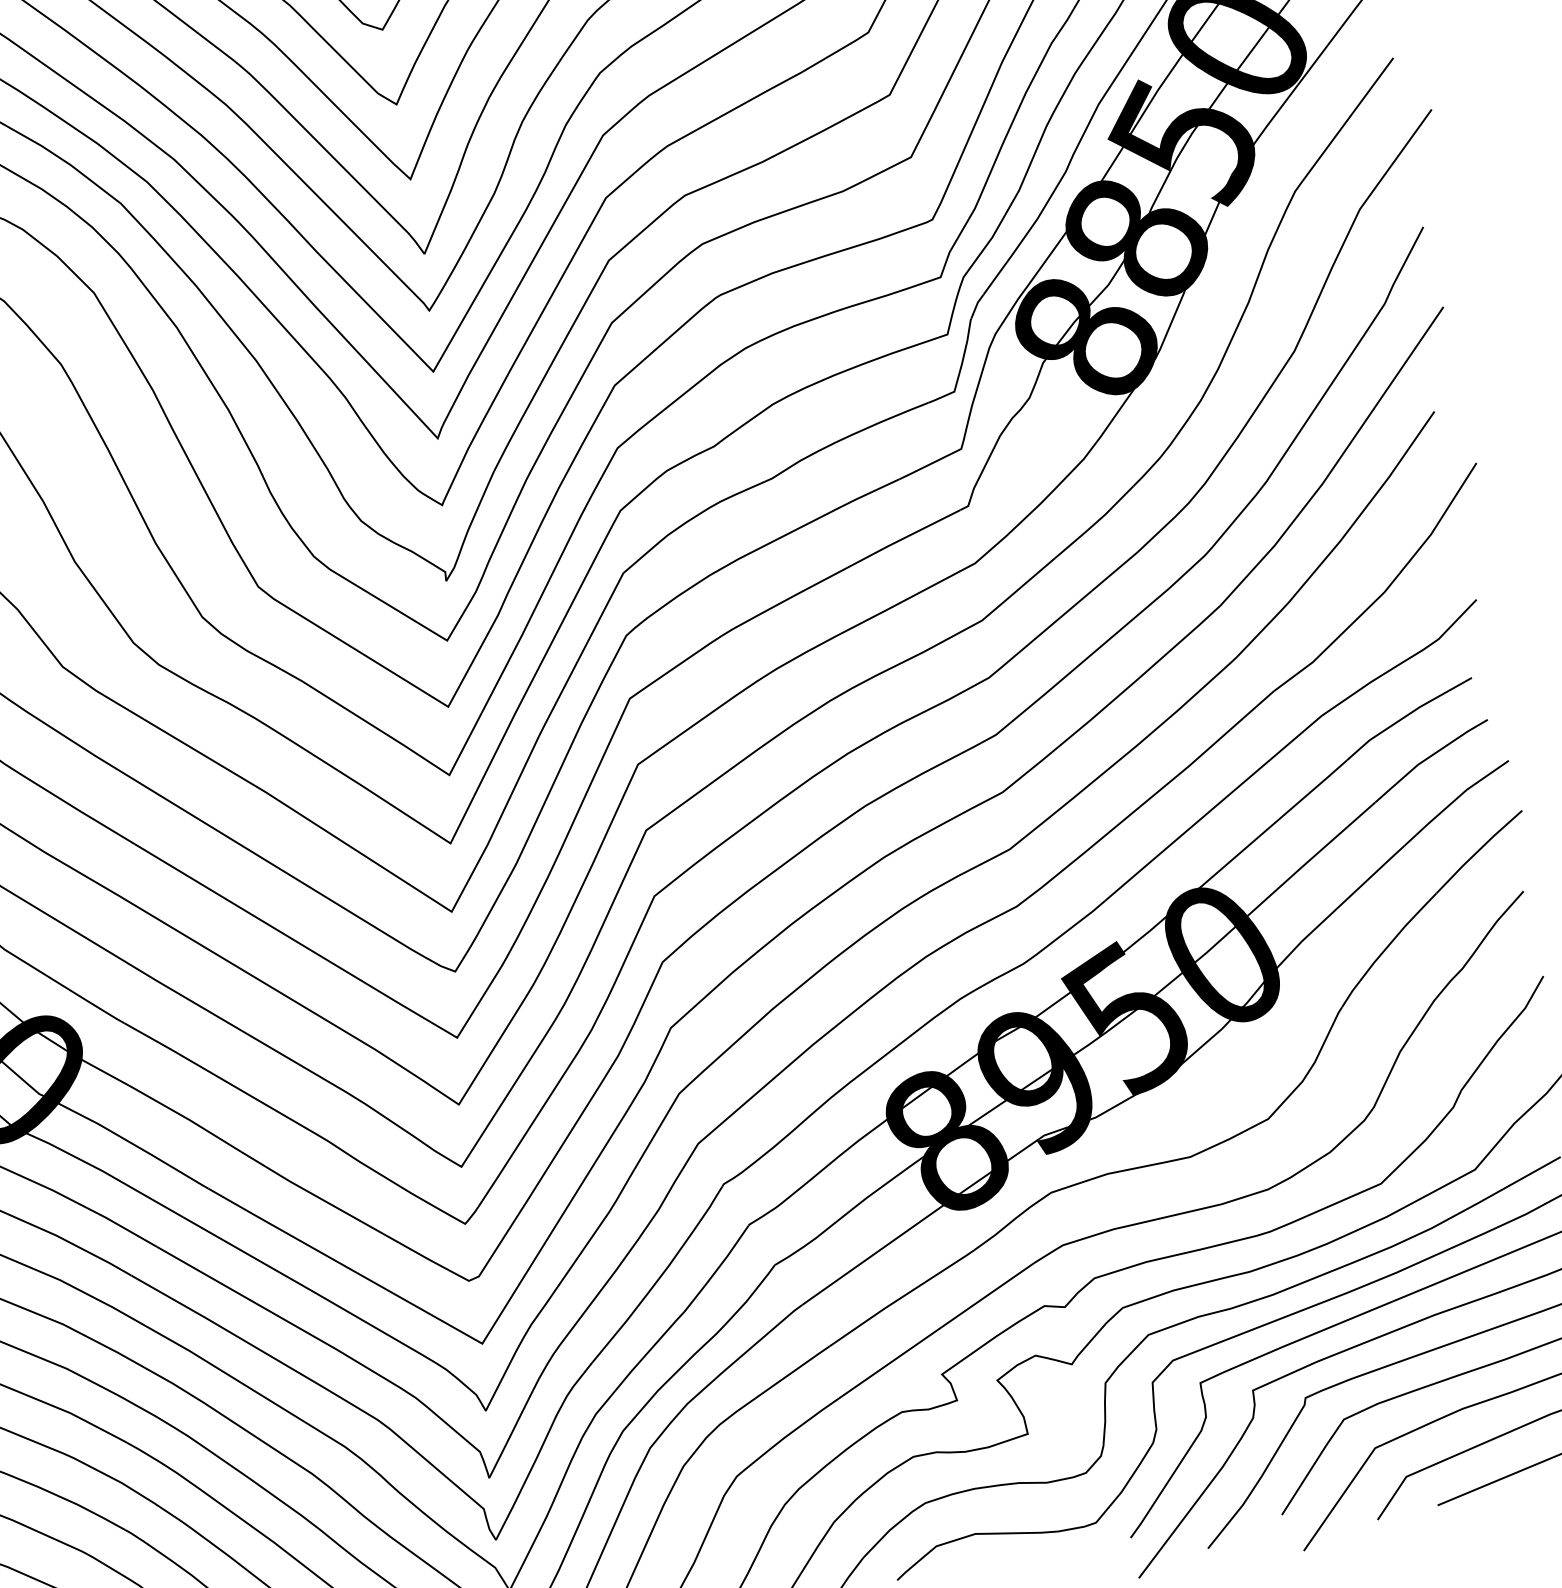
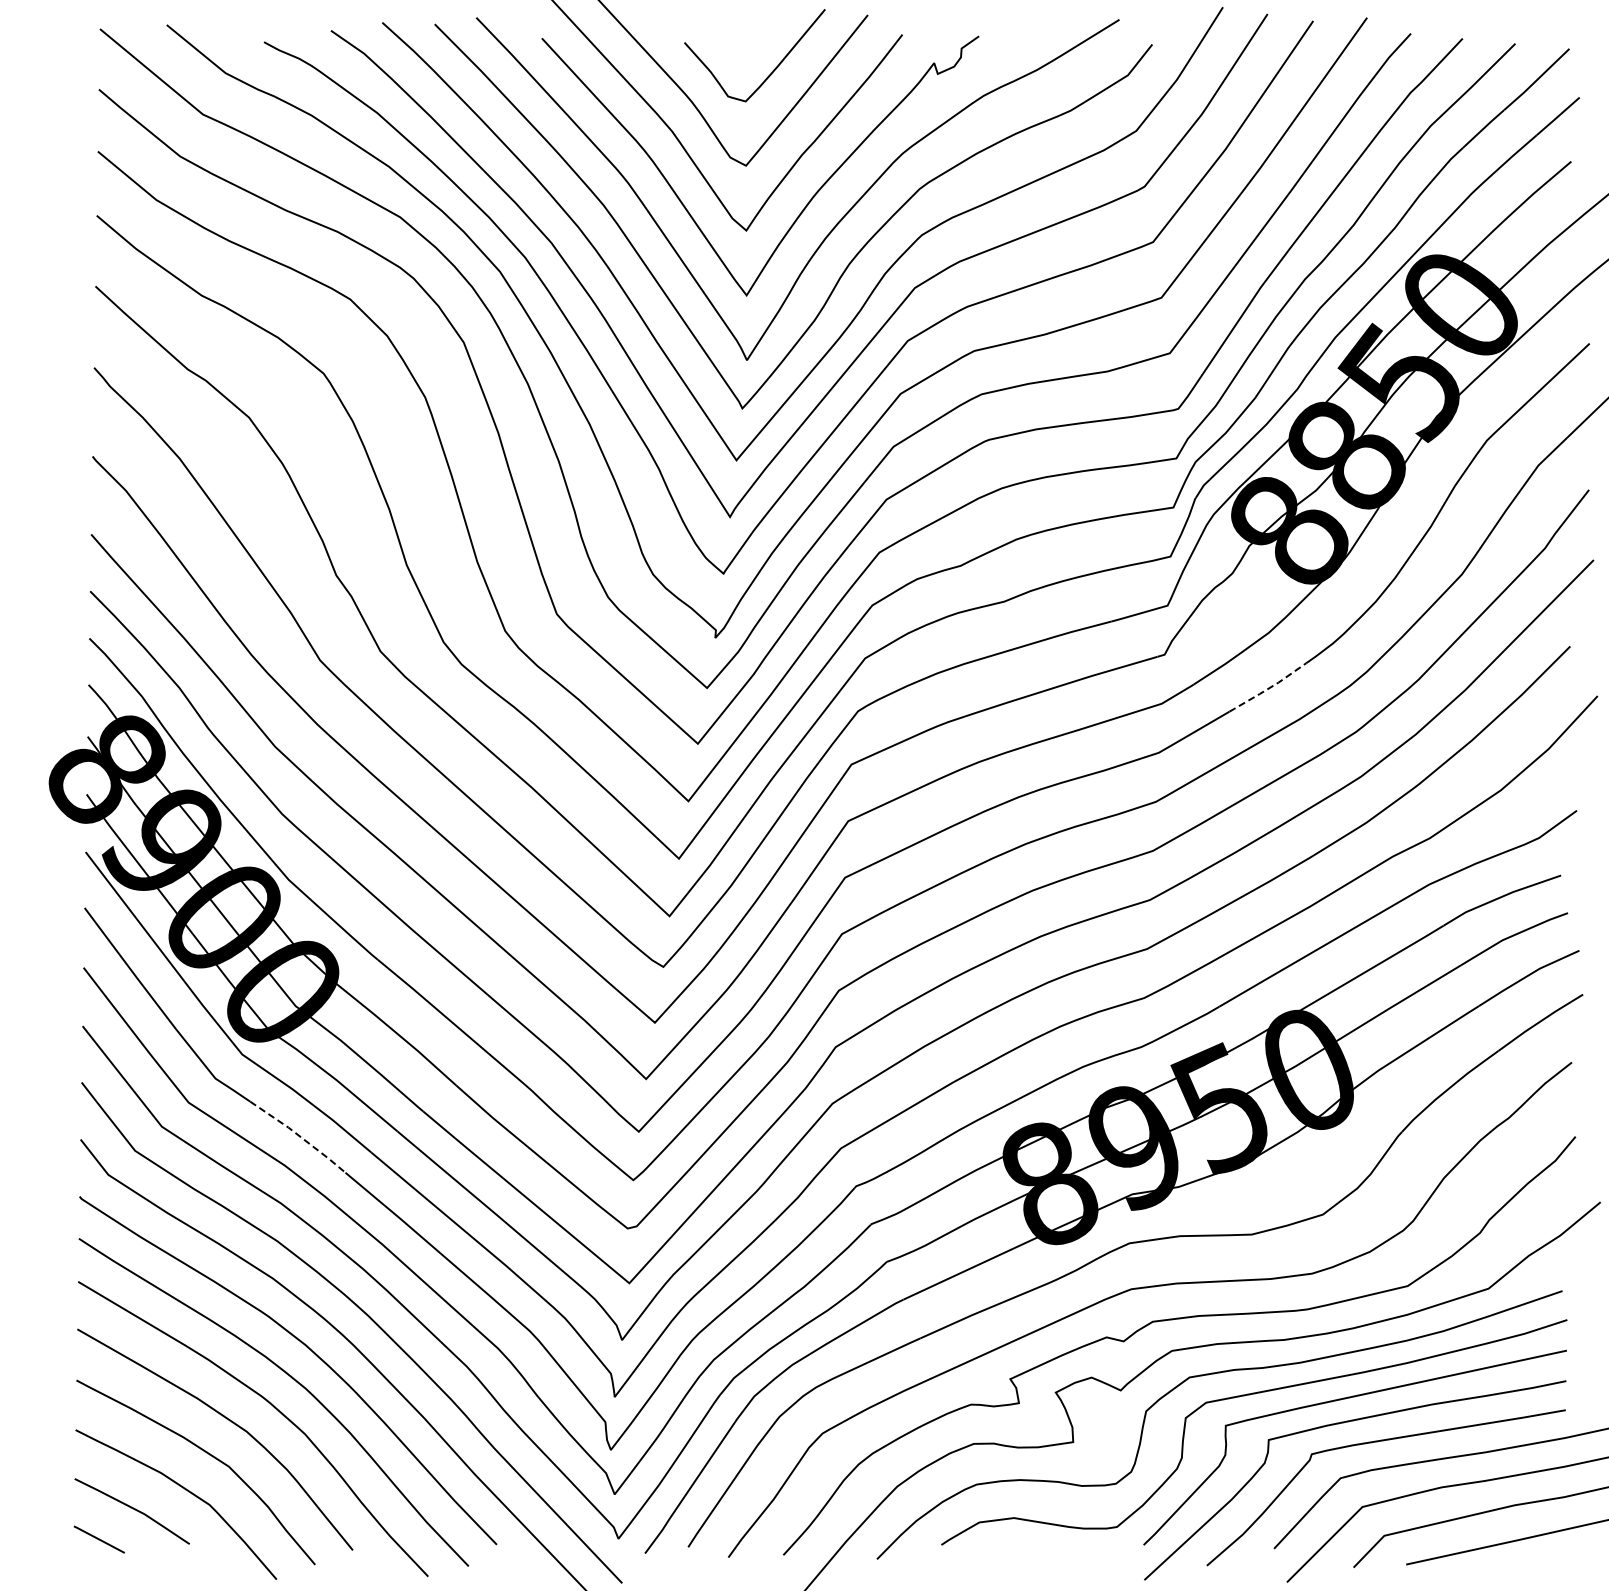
line: (1095, 523) -> (1268, 688), solid -> dashed
line: (70, 1242) -> (299, 1135), solid -> dashed

